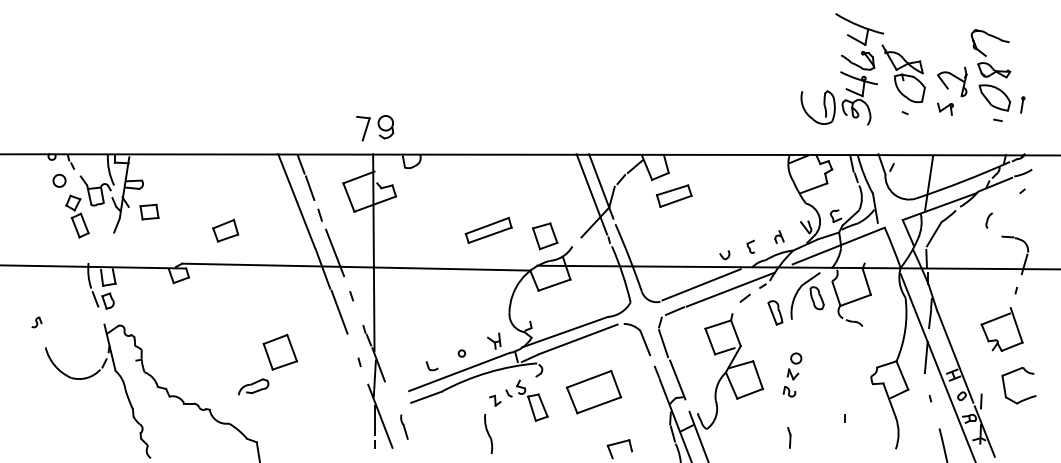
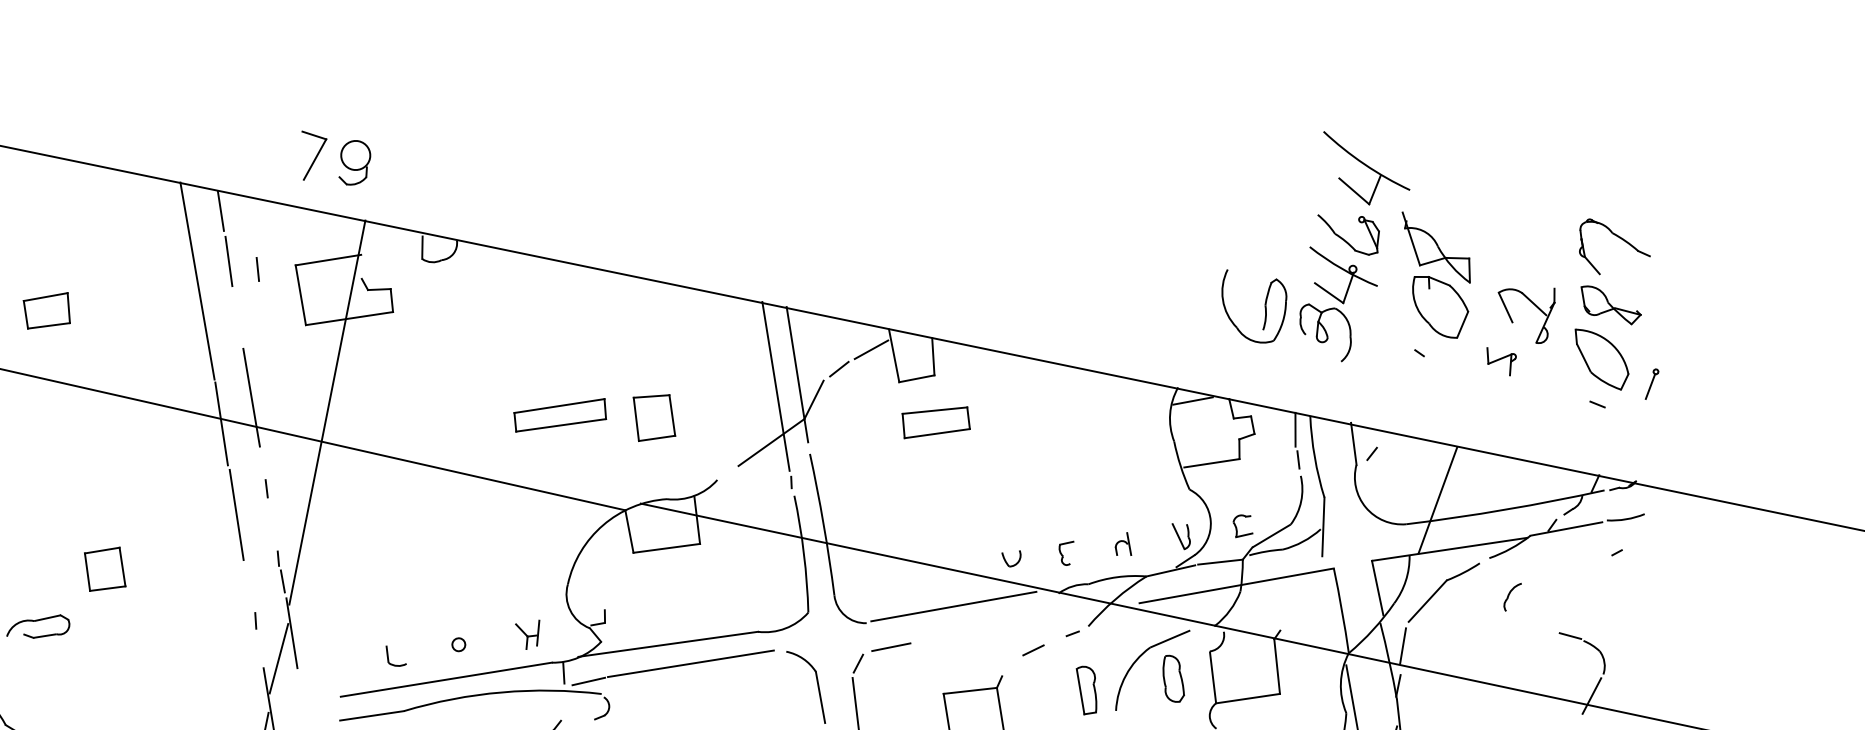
part: (375, 128) -> (333, 161), moved
line: (319, 214) -> (256, 267), moved
part: (988, 220) -> (1510, 596), moved
part: (545, 236) -> (654, 418), moved
line: (730, 289) -> (1008, 627), removed
part: (280, 351) -> (105, 568), size x0.7

